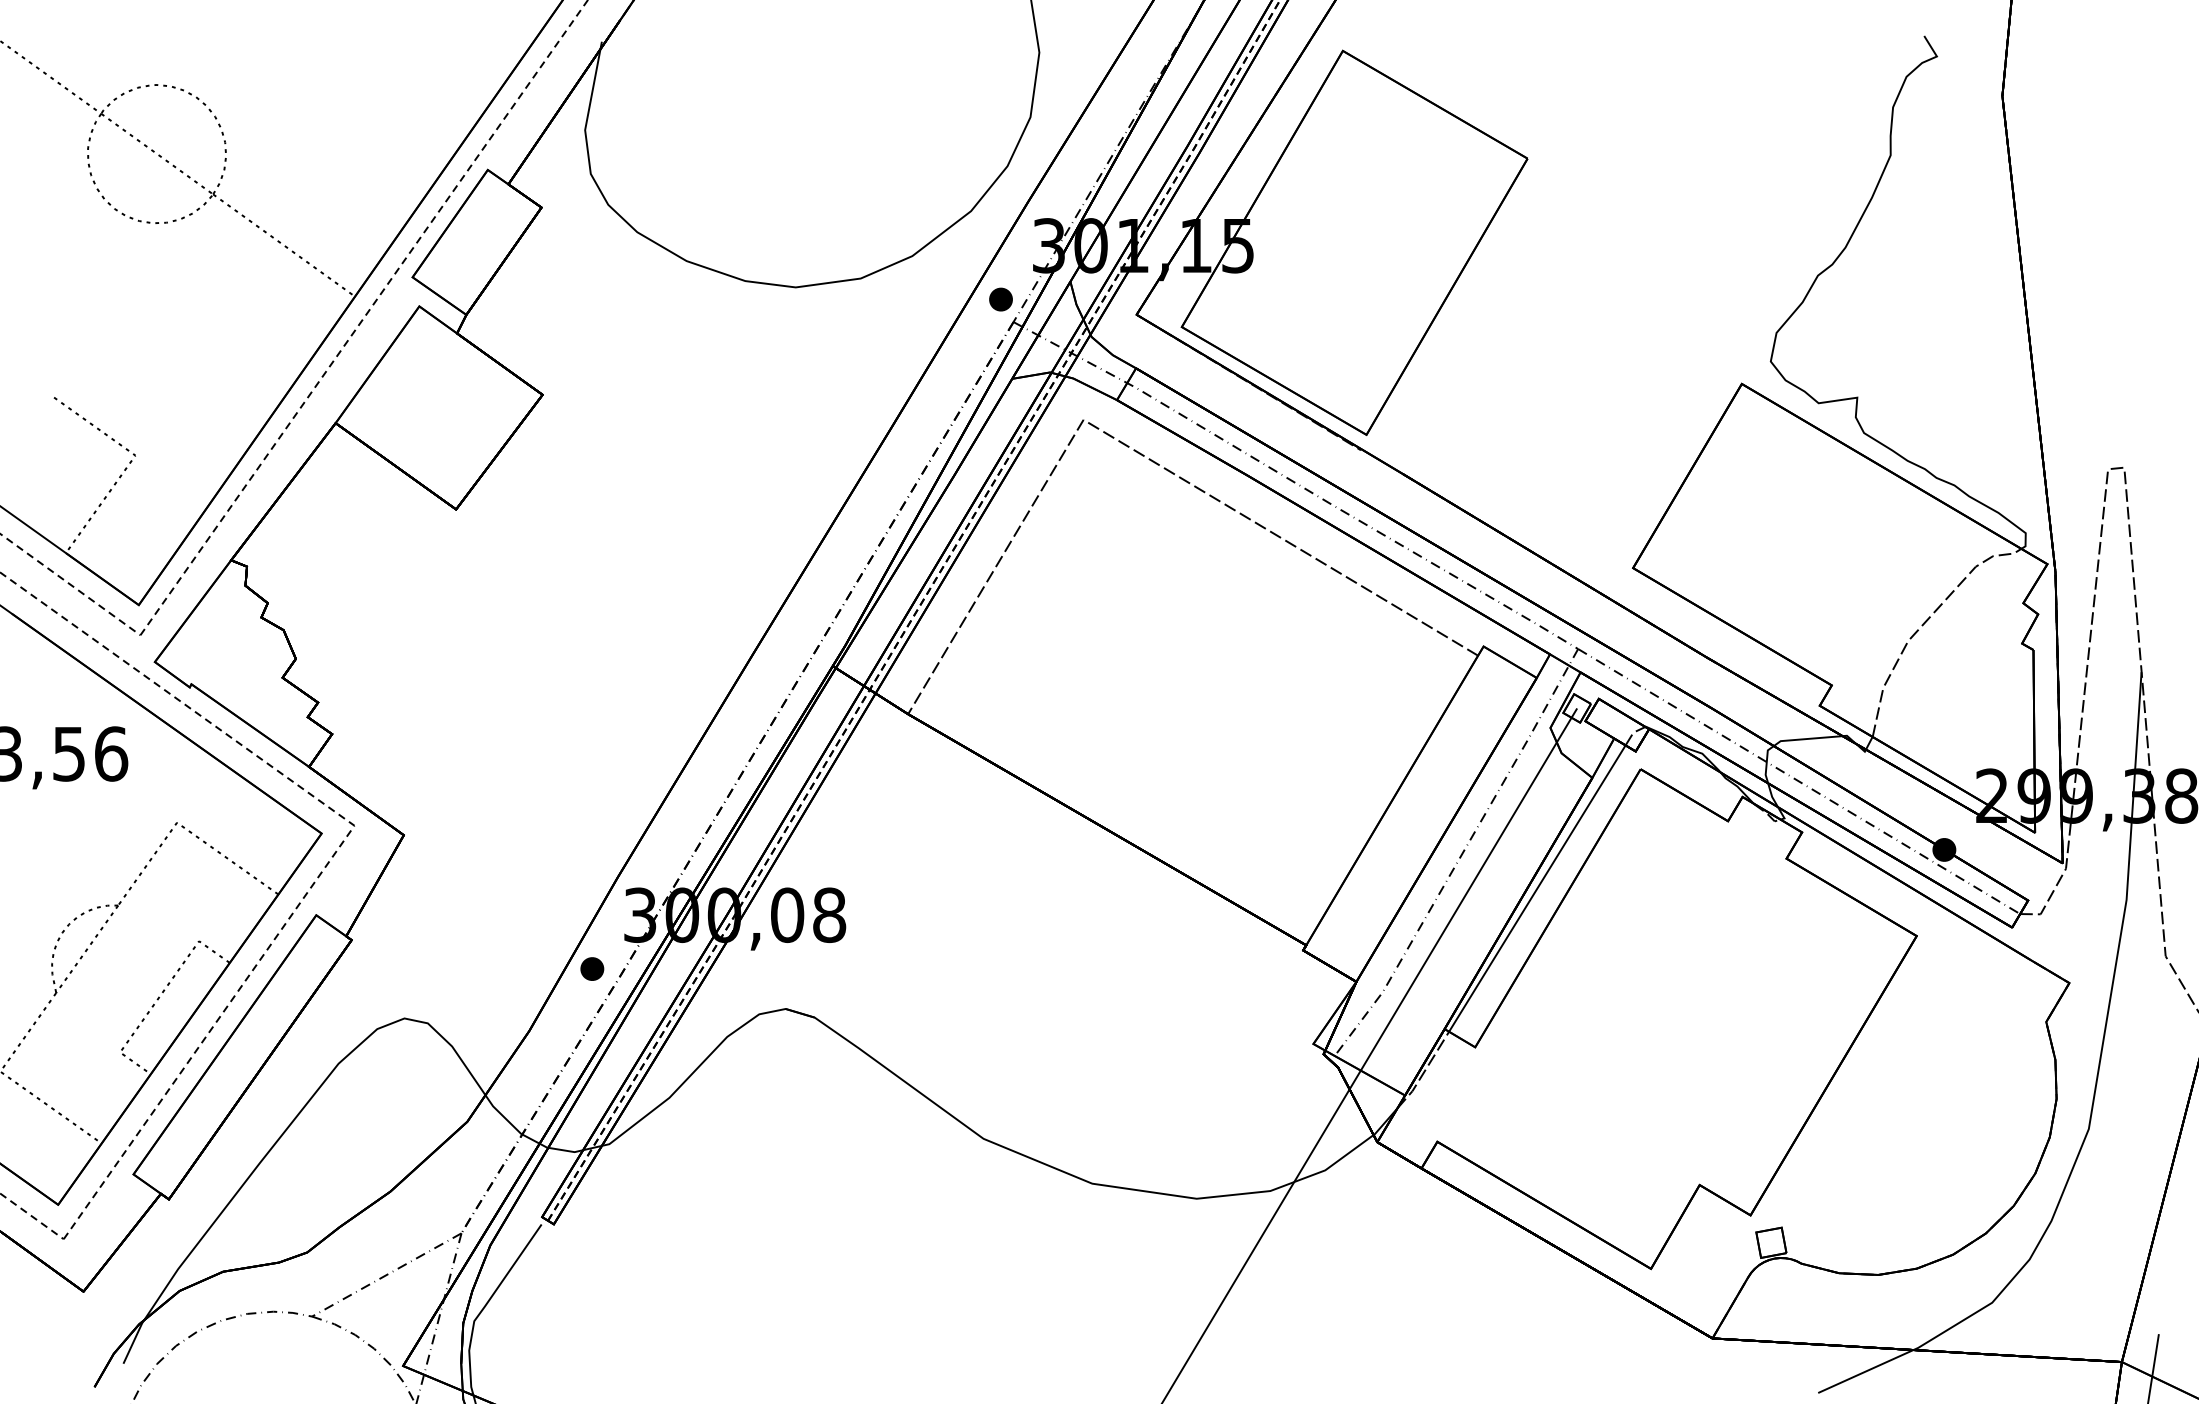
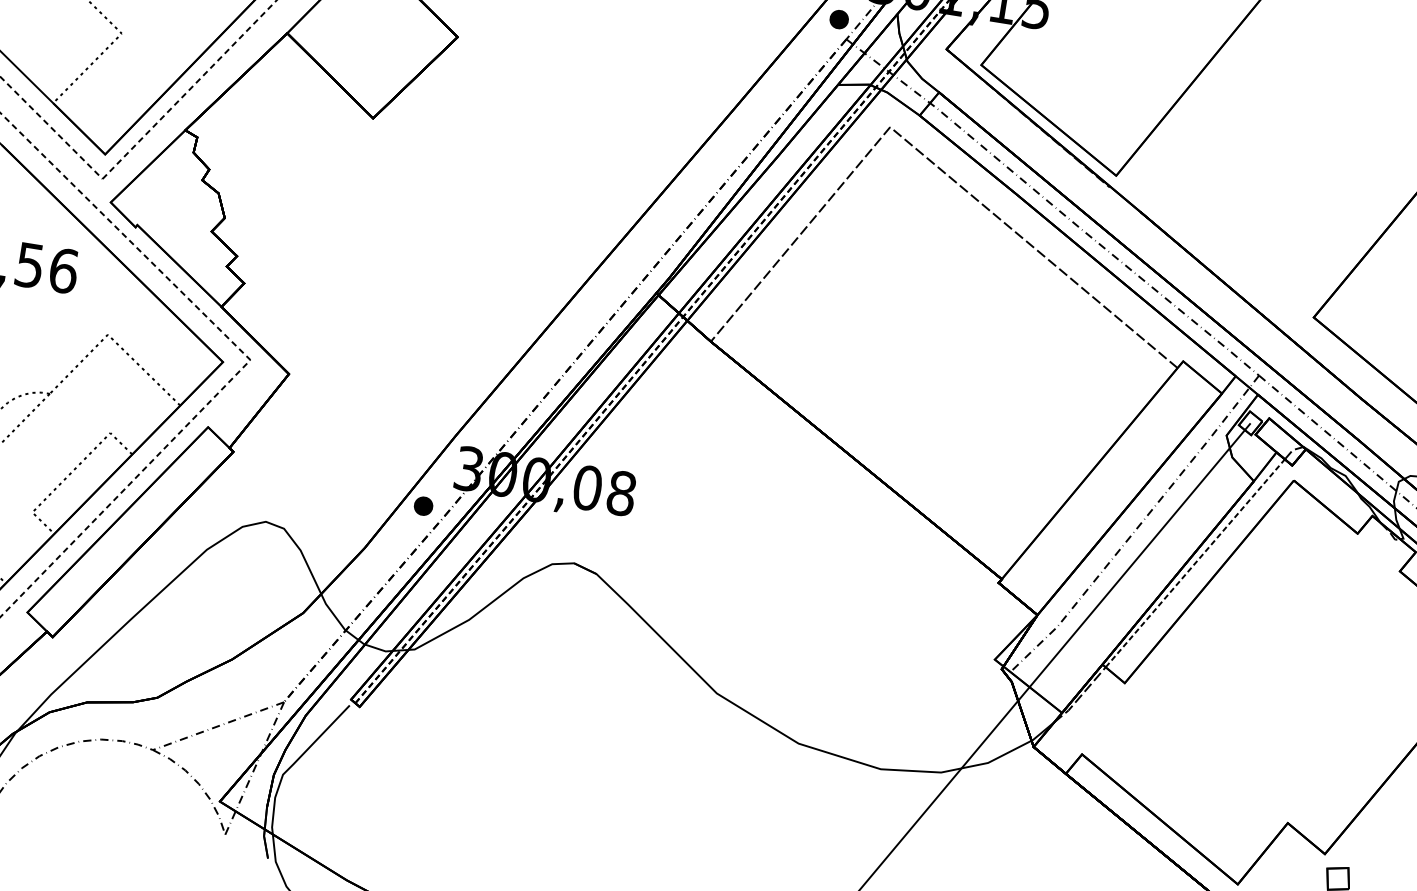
line: (1537, 888) -> (1195, 563), solid -> dashed

